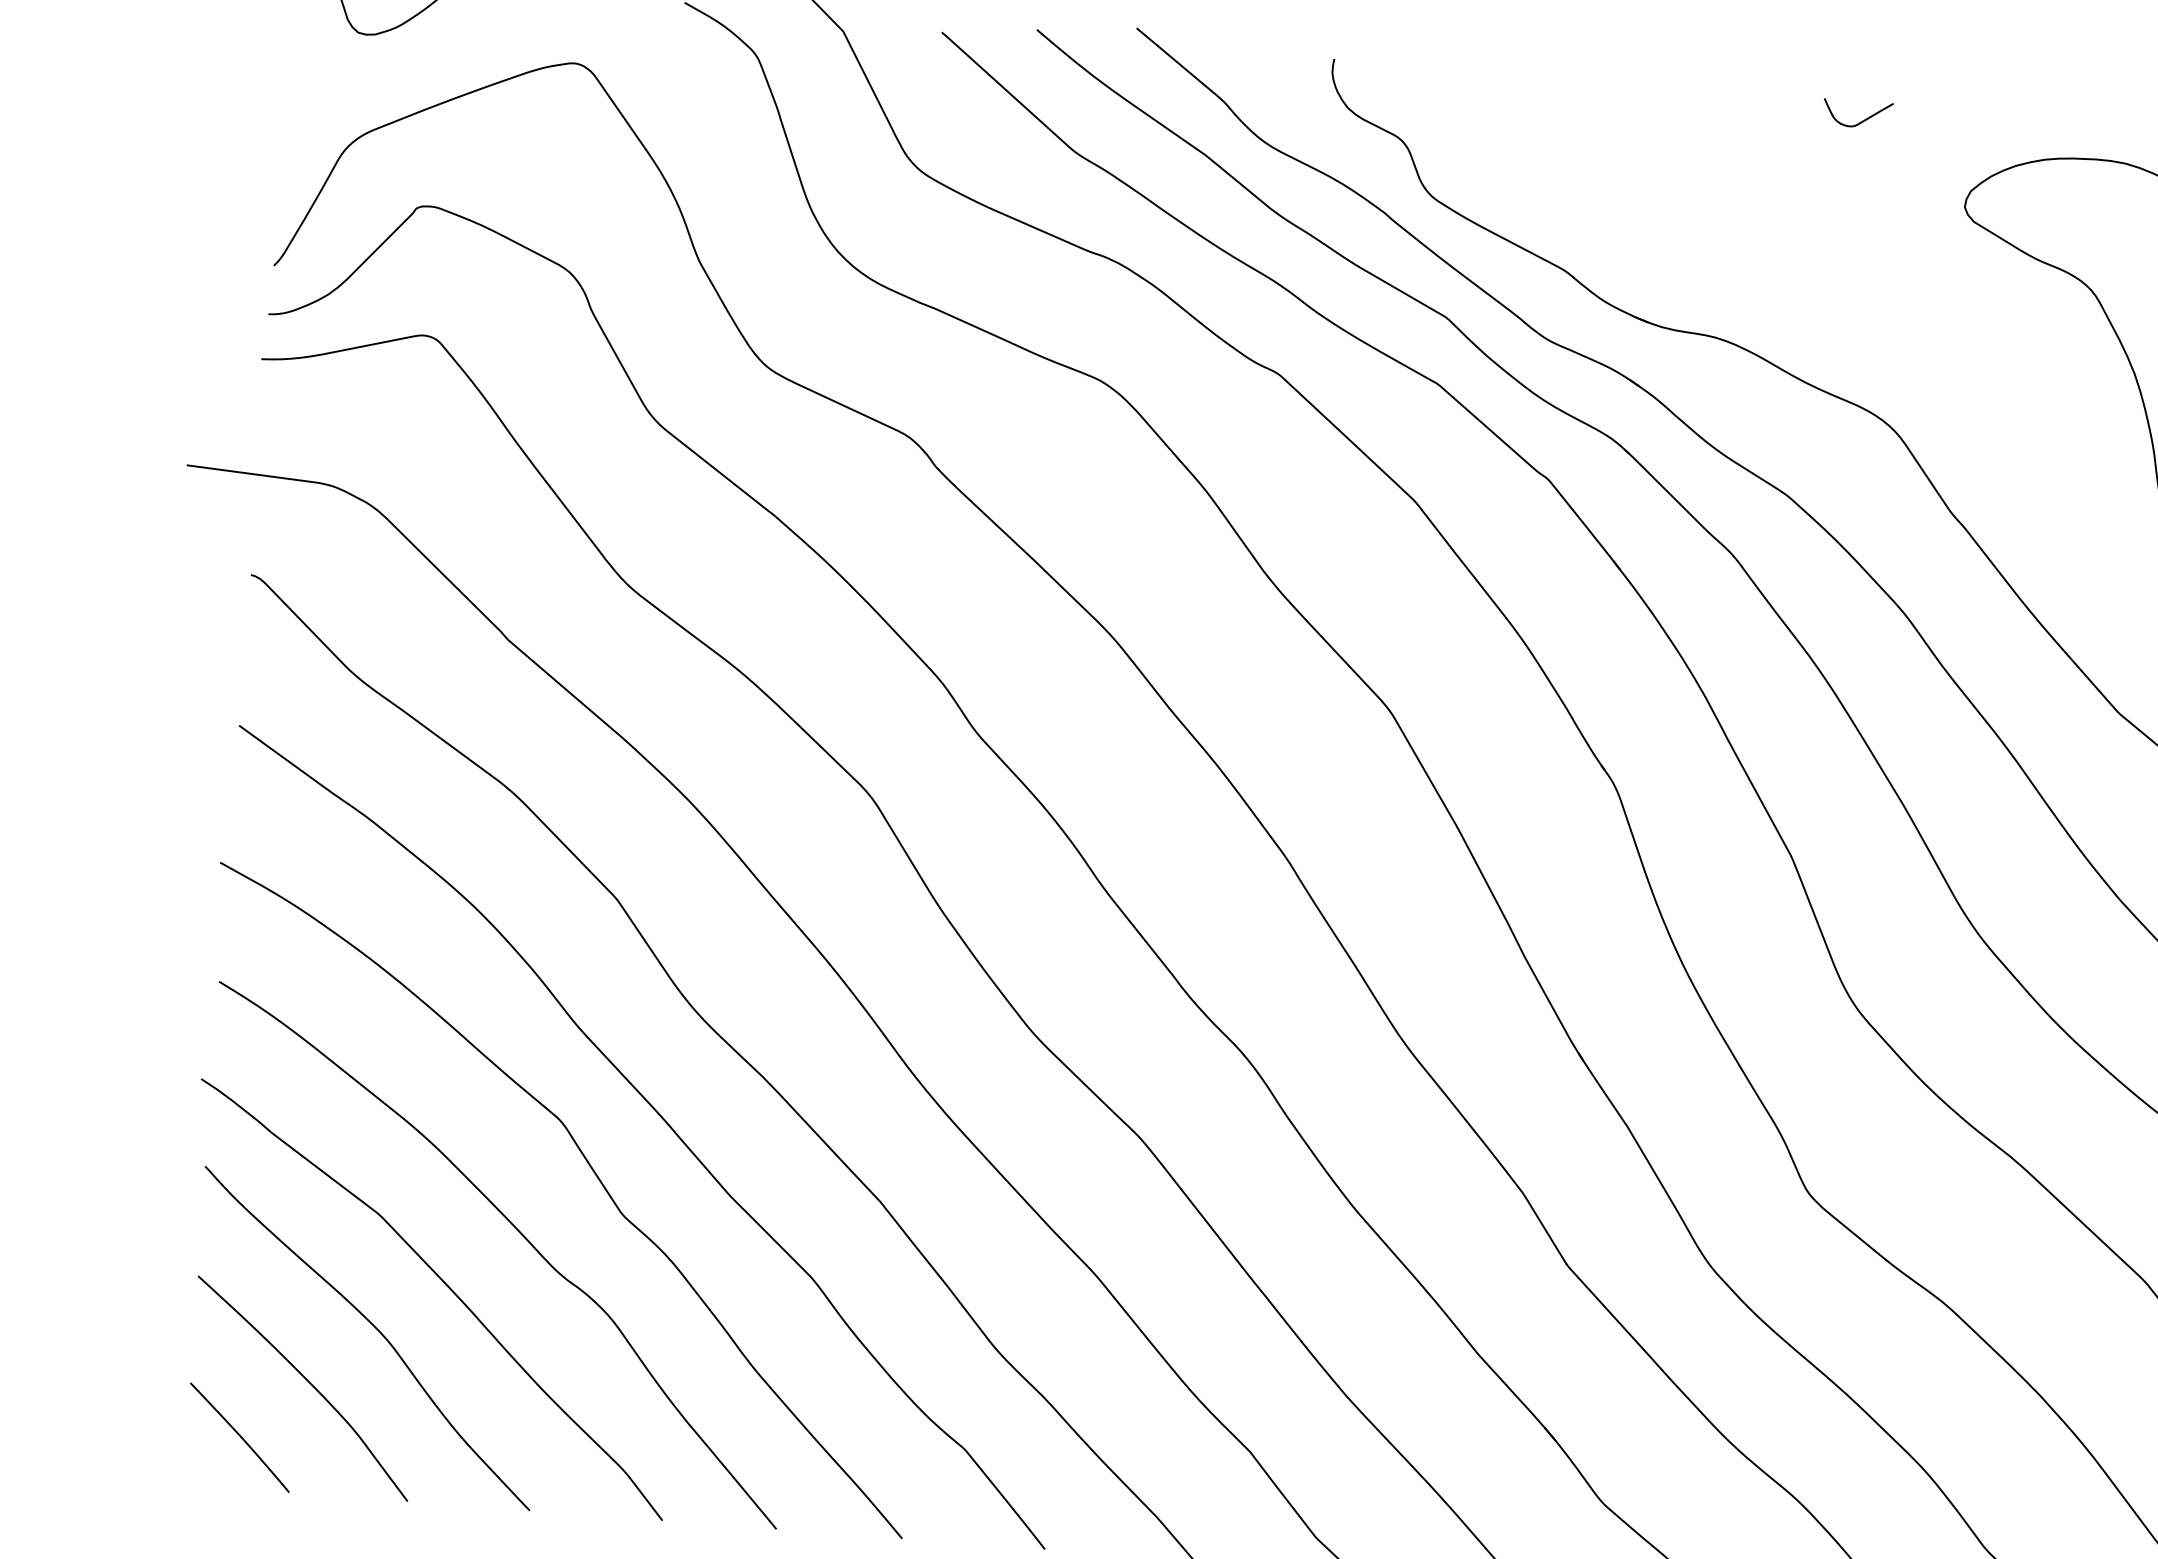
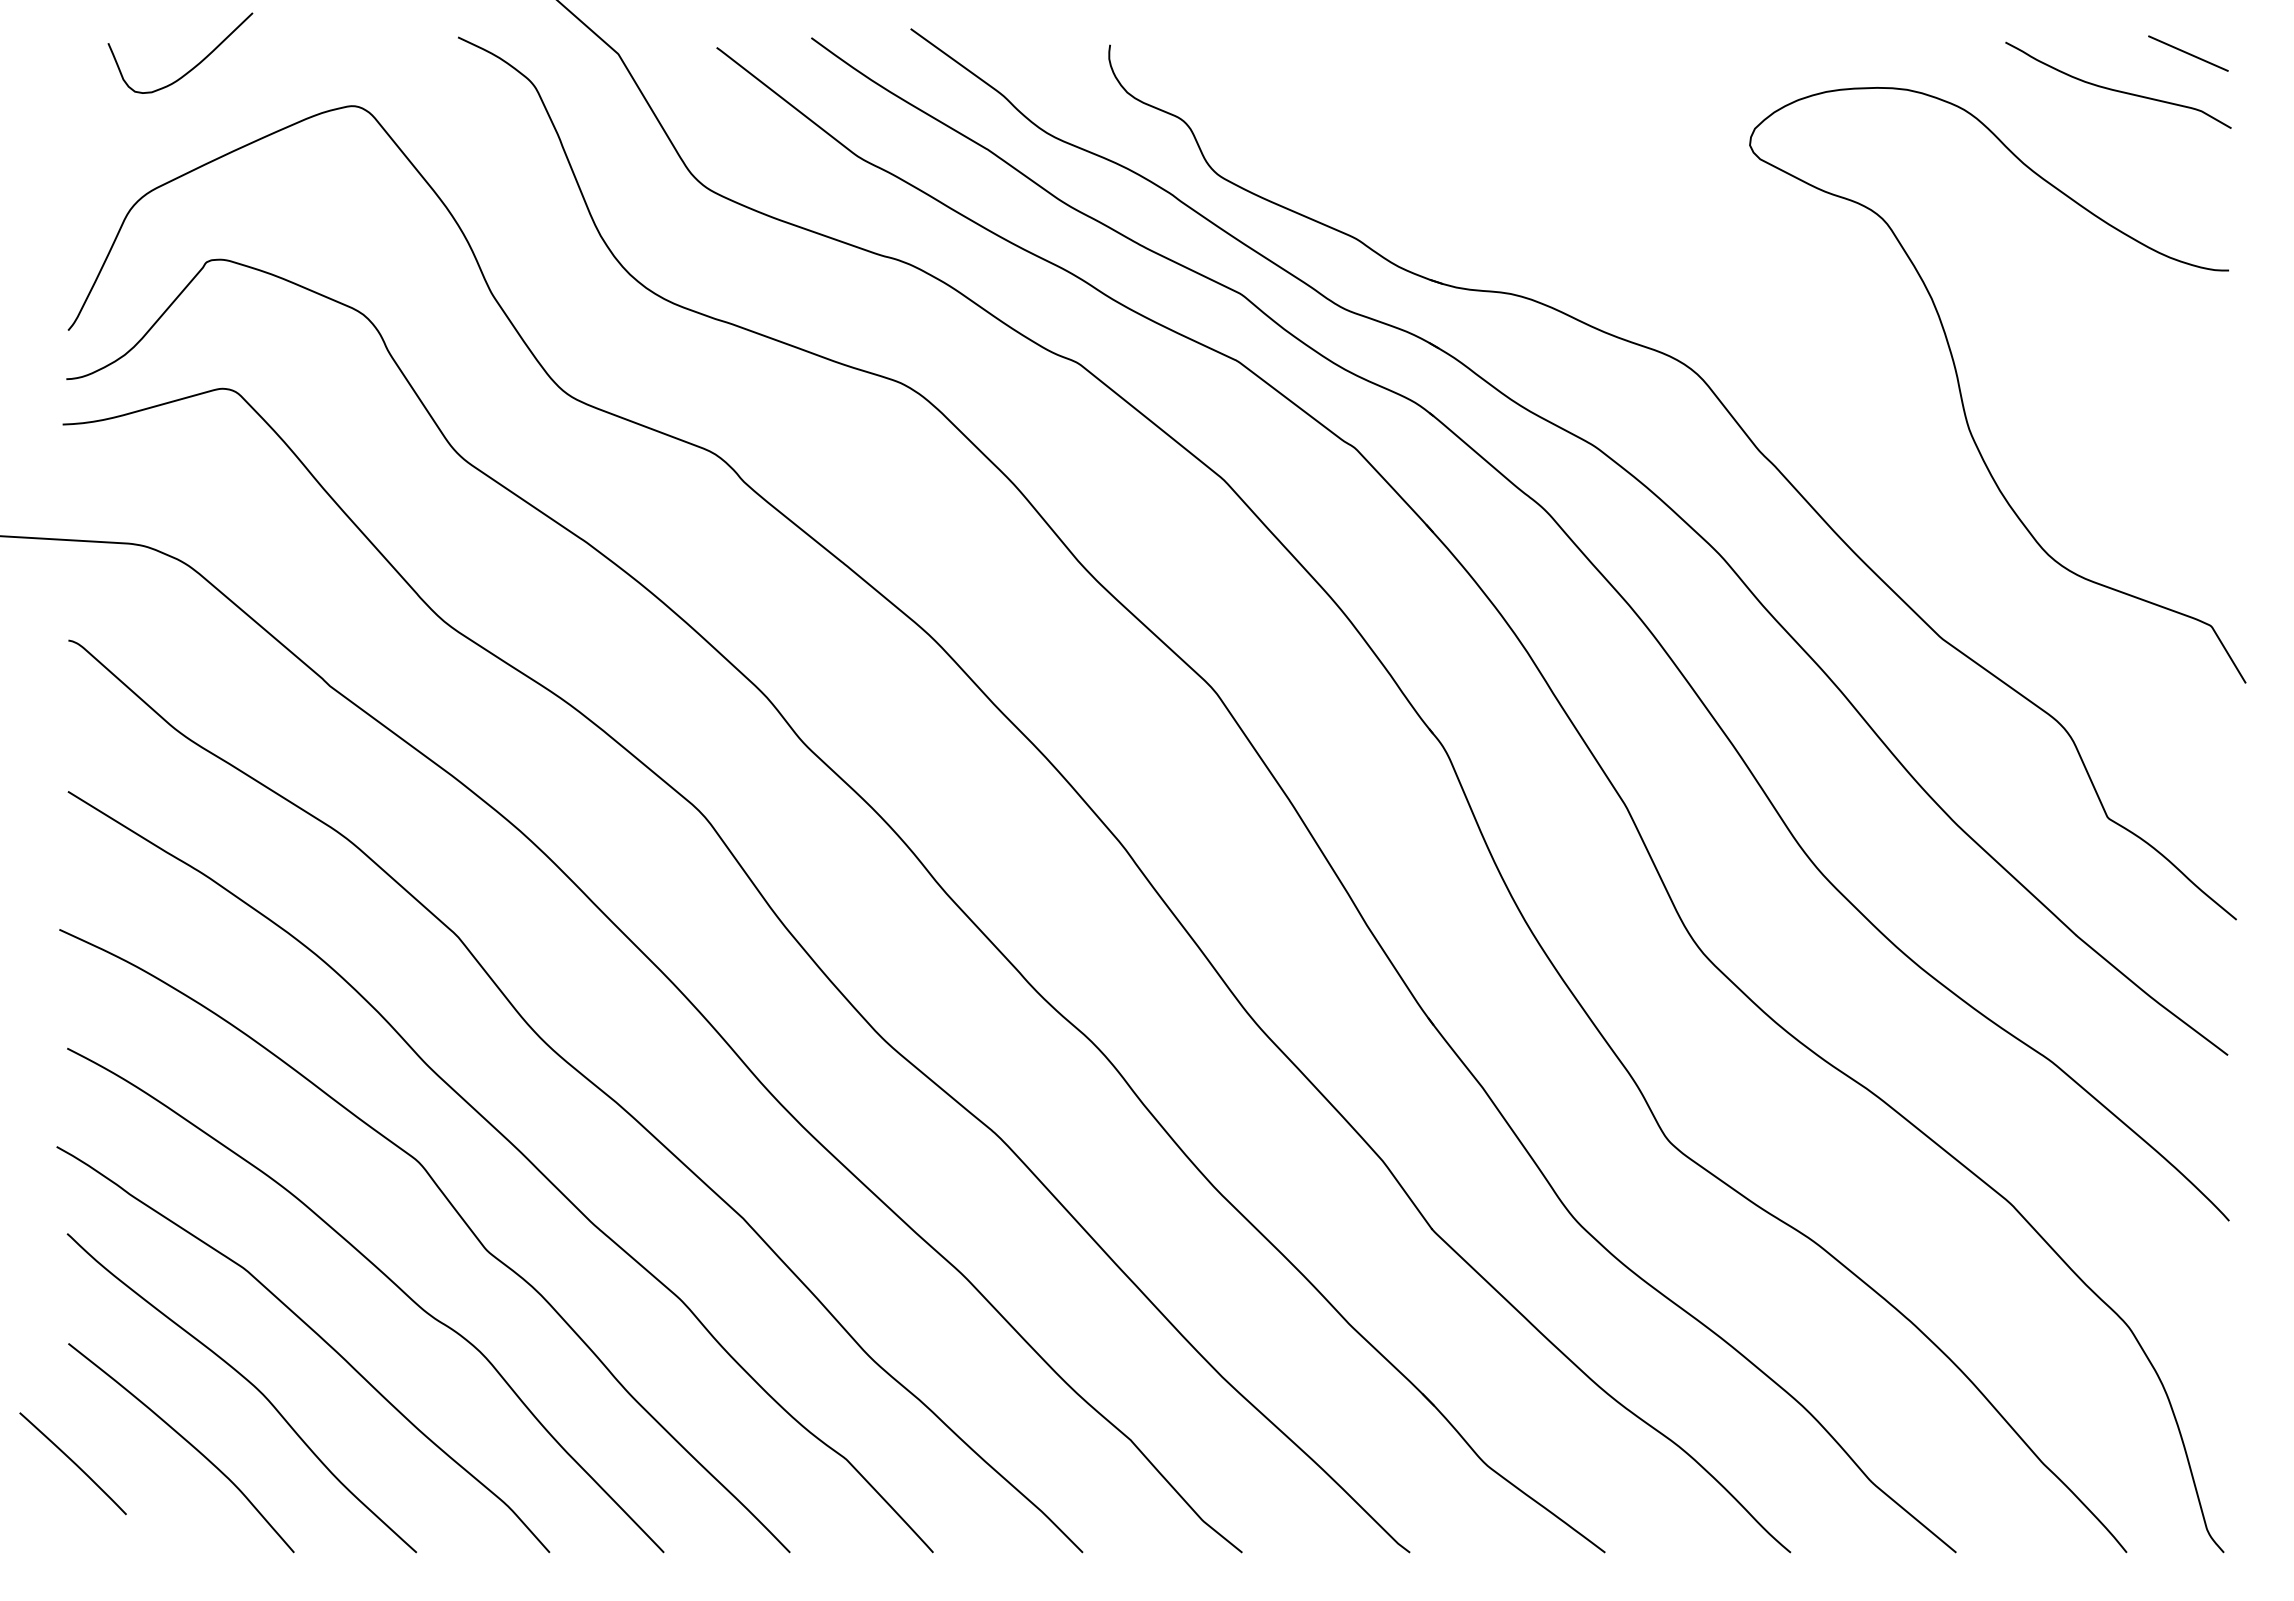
curve: (1862, 120) -> (1641, 66), removed
curve: (239, 1436) -> (72, 1462), moved

